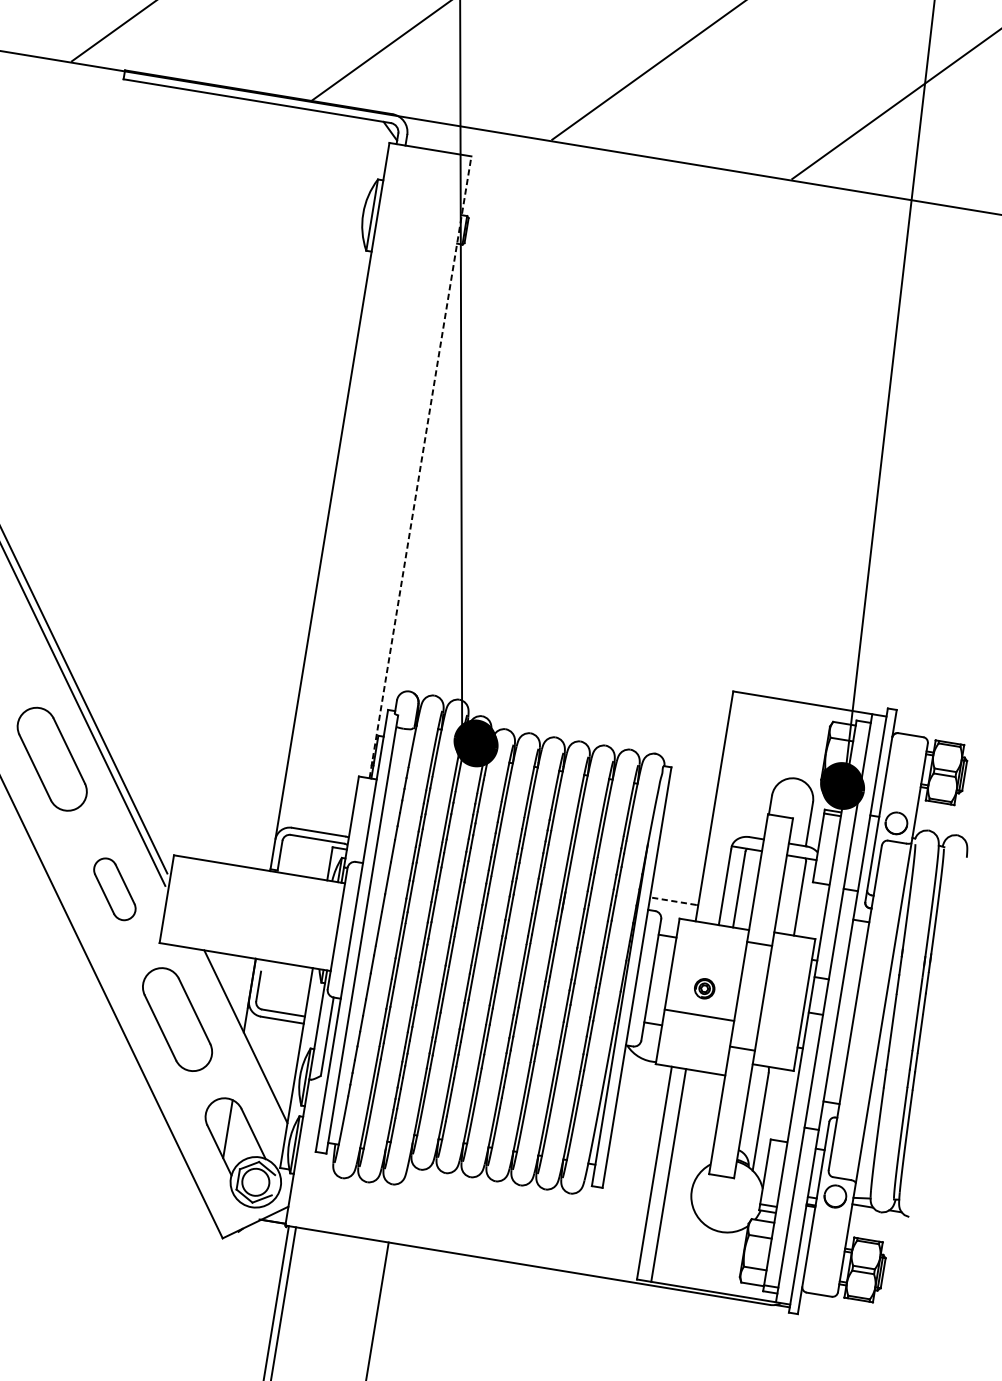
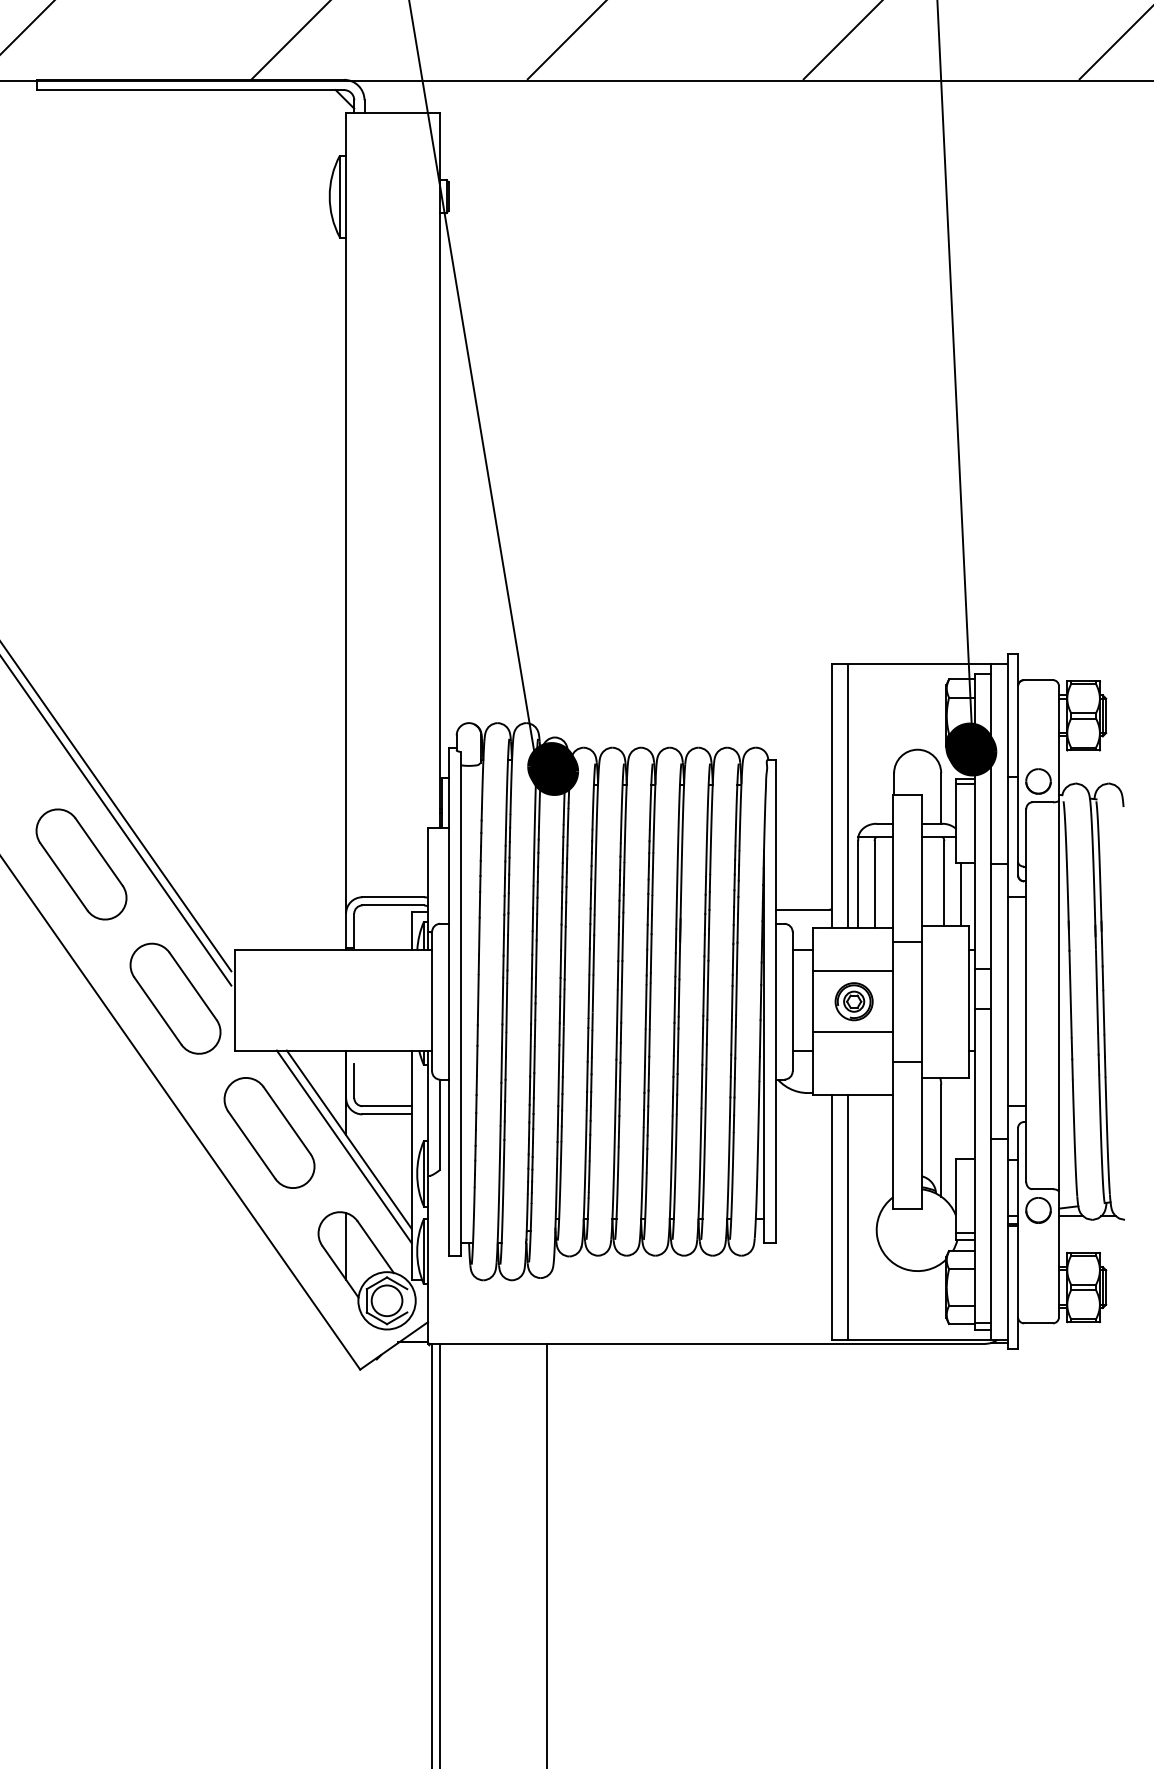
line: (420, 466) -> (440, 469), dashed -> solid
line: (729, 808) -> (848, 795), added
part: (114, 889) -> (175, 998), size x1.67
line: (672, 901) -> (802, 909), dashed -> solid
line: (812, 909) -> (960, 893), added
line: (708, 961) -> (853, 970), added
part: (704, 988) -> (853, 1001), size x1.67
line: (239, 1041) -> (343, 1146), added

